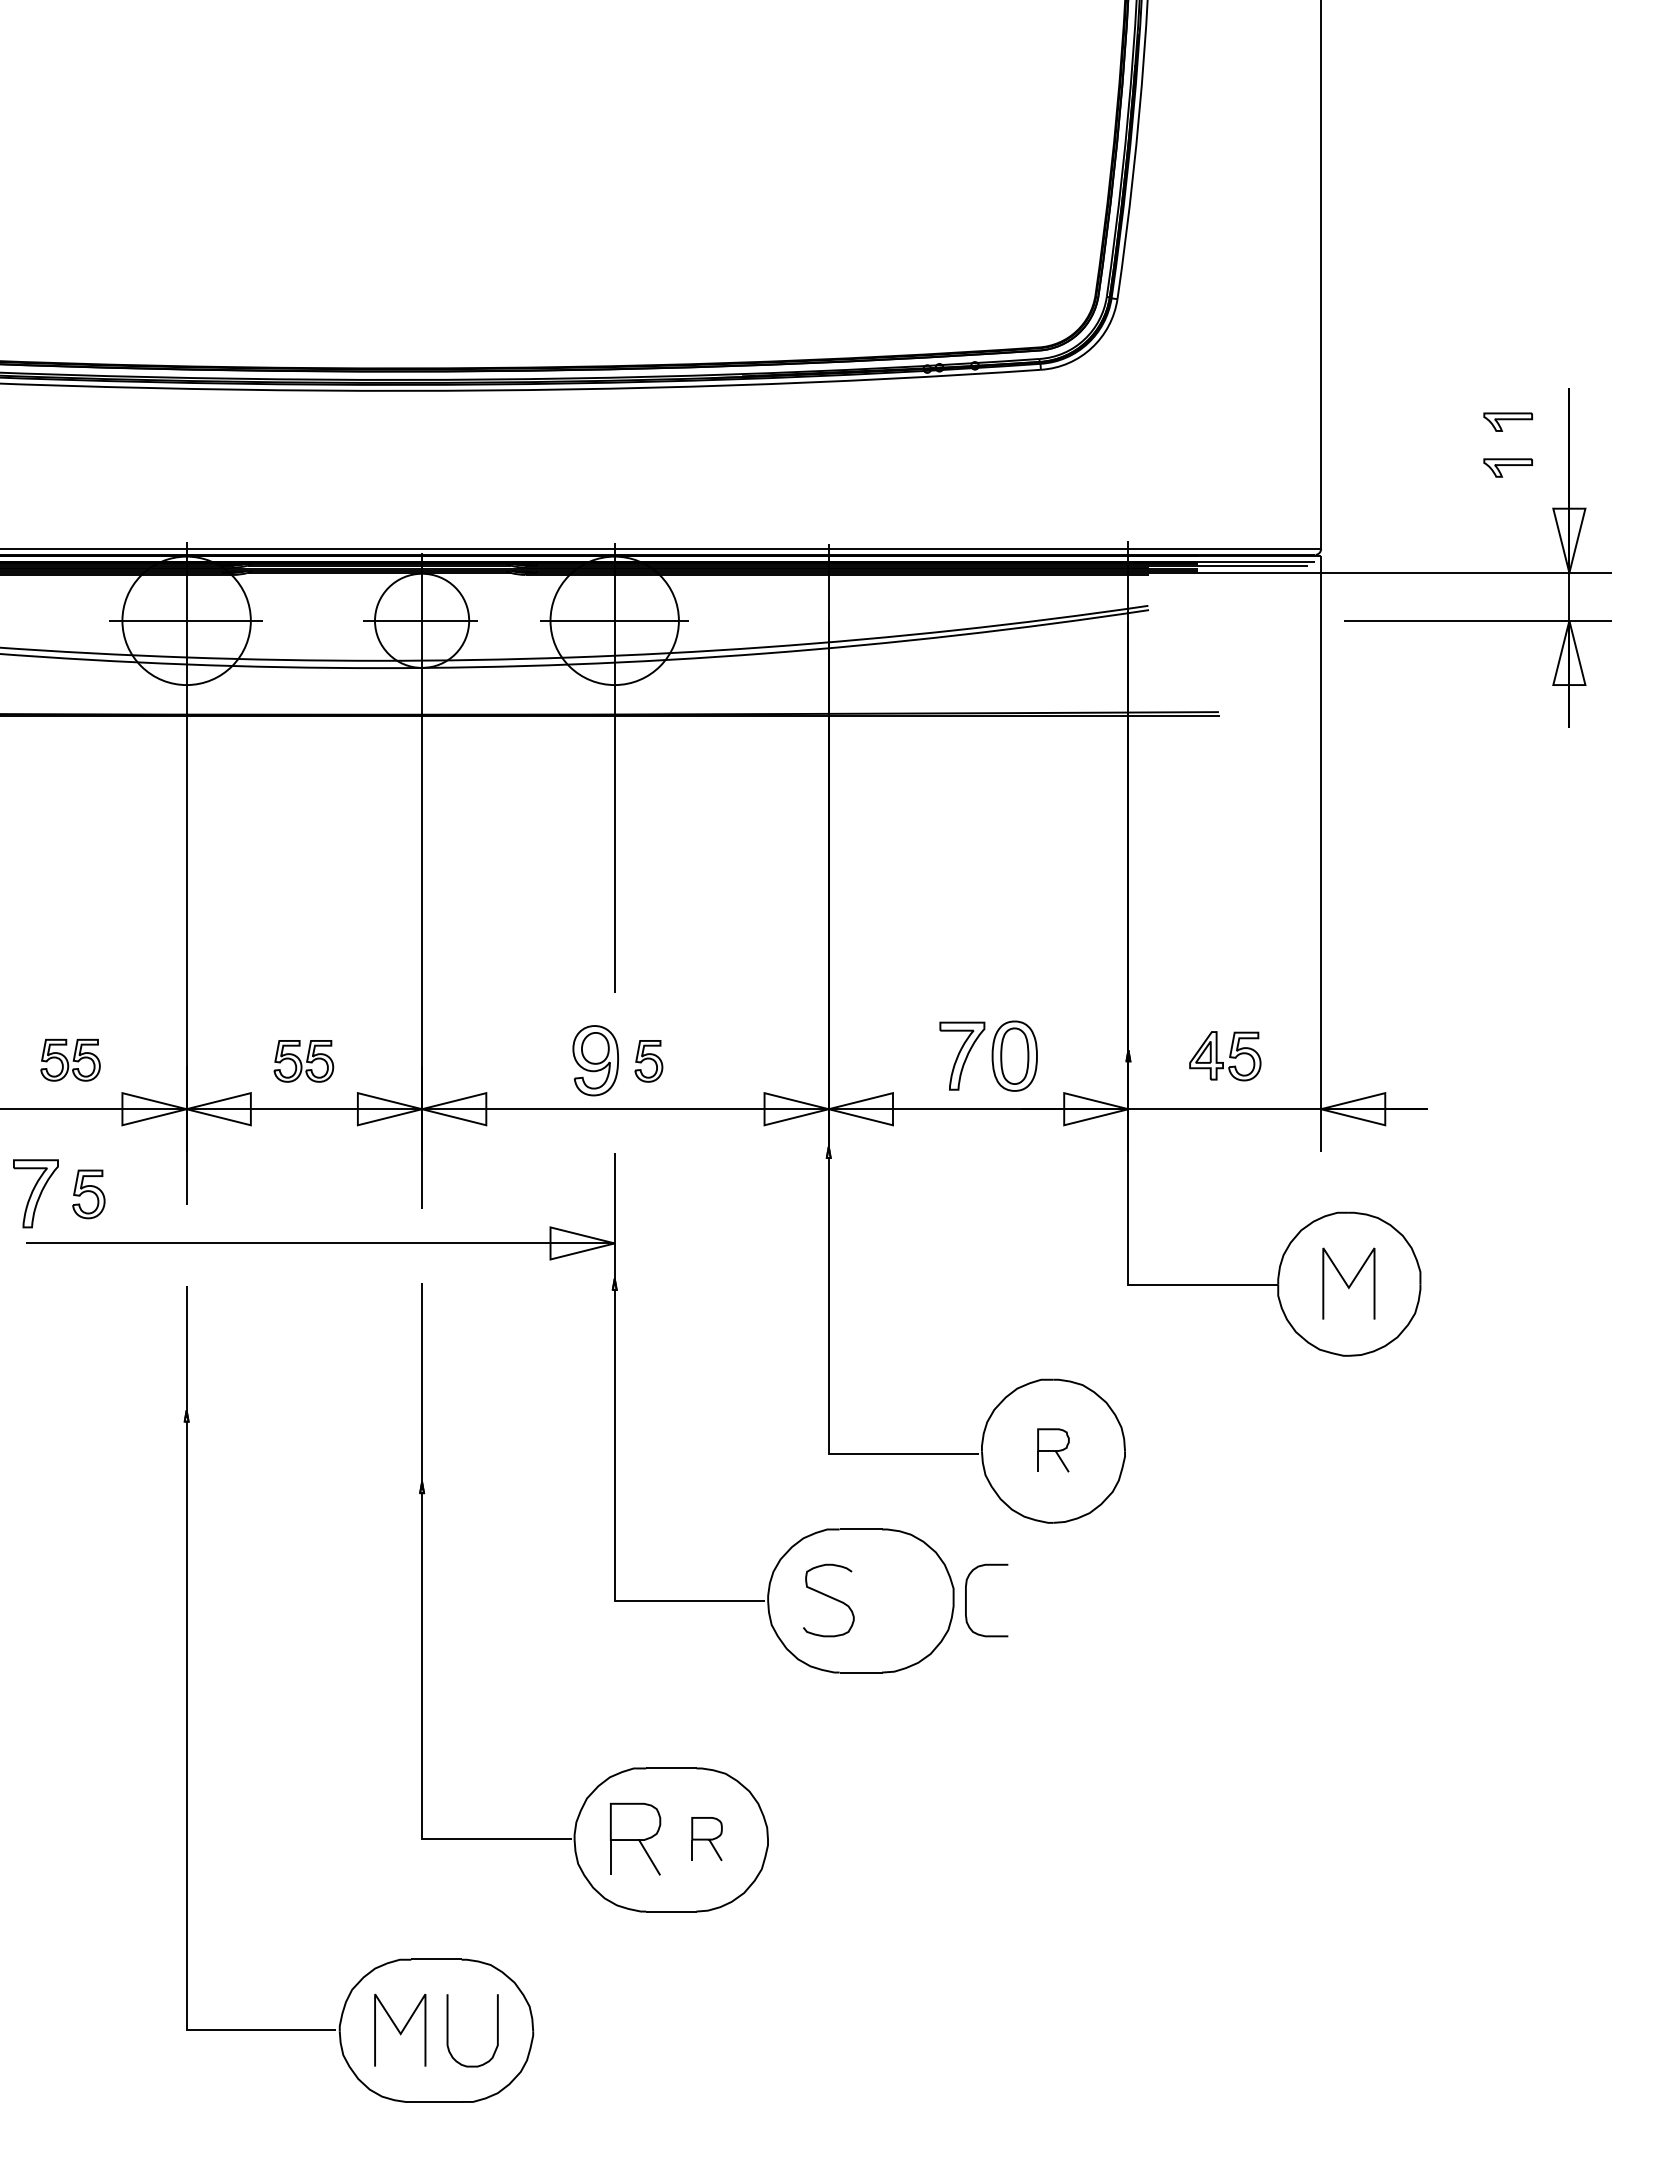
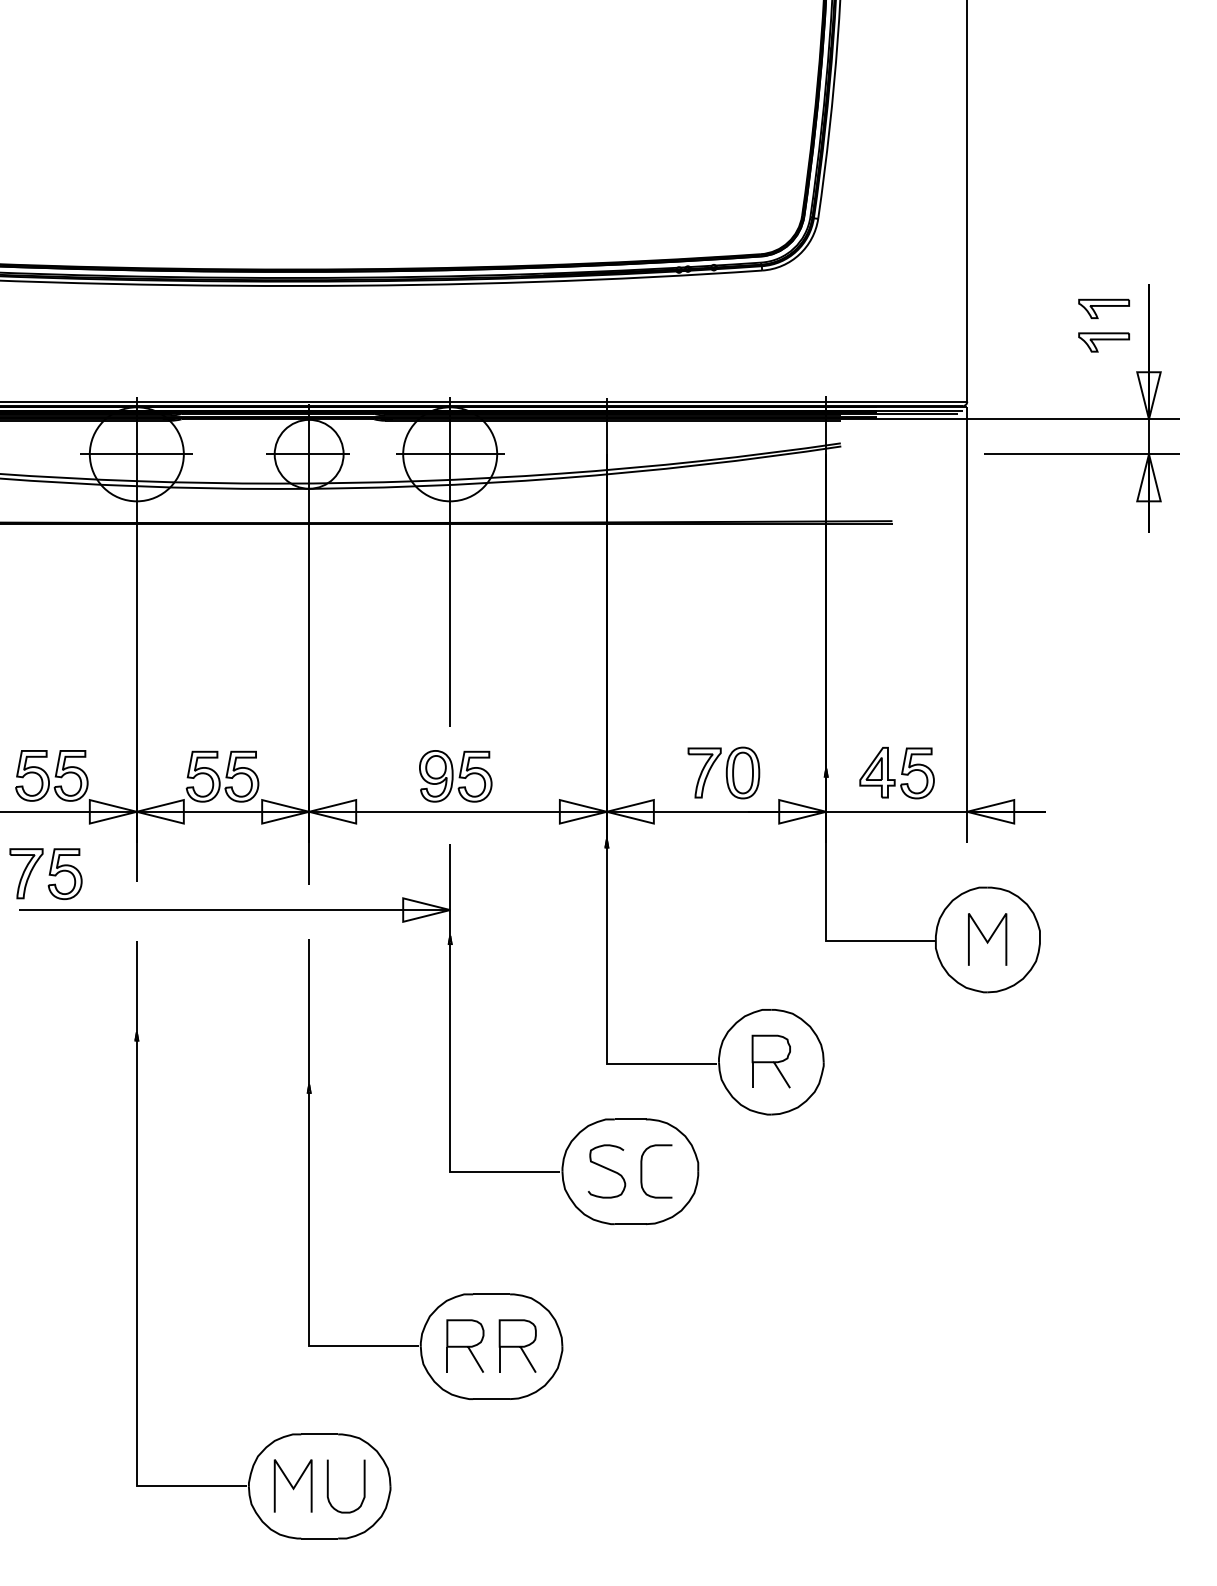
part: (1508, 421) -> (1104, 308), size x1.43
part: (1508, 467) -> (1104, 342), size x1.43
part: (1225, 1055) -> (897, 772), size x1.43
part: (70, 1060) -> (51, 776), size x1.67
part: (303, 1061) -> (222, 776), size x1.67
part: (648, 1061) -> (474, 776), size x1.67
part: (88, 1194) -> (64, 874), size x1.43
part: (1053, 1450) -> (771, 1061), size x1.67
curve: (966, 1600) -> (641, 1171), moved
part: (706, 1838) -> (517, 1345), size x1.67

